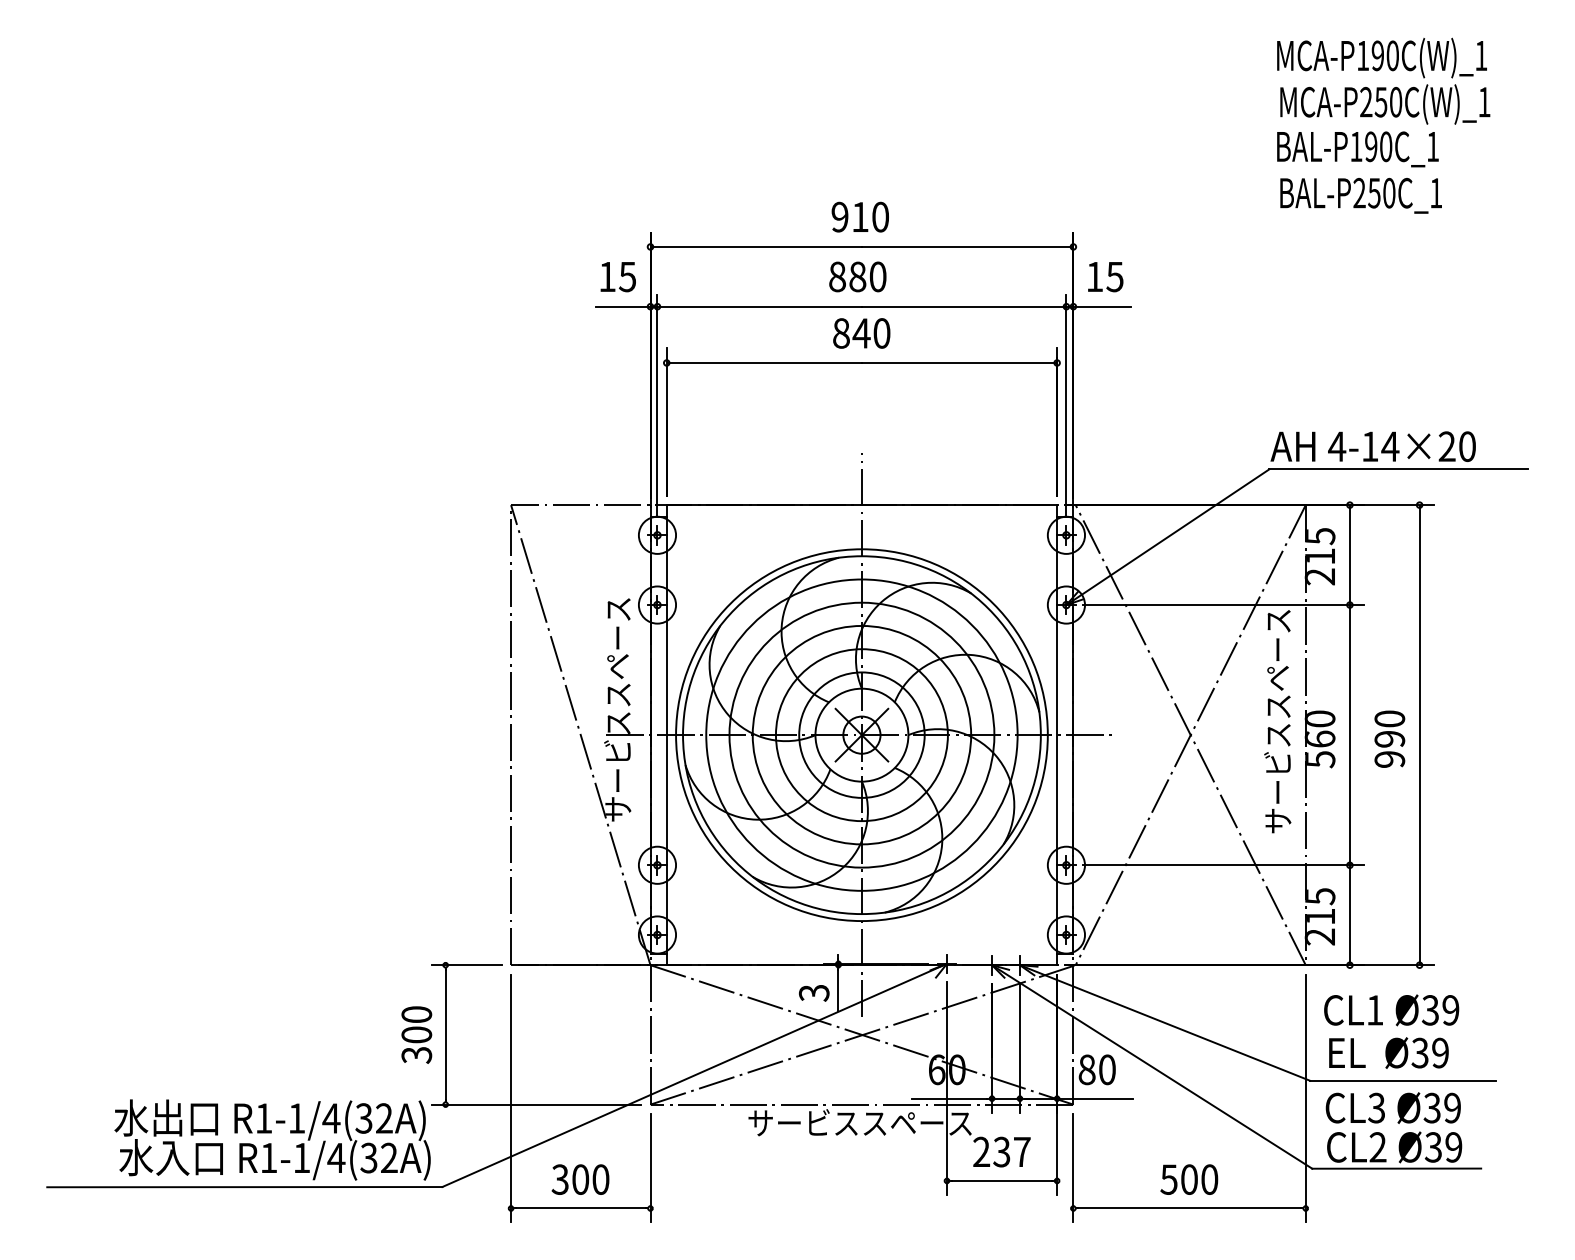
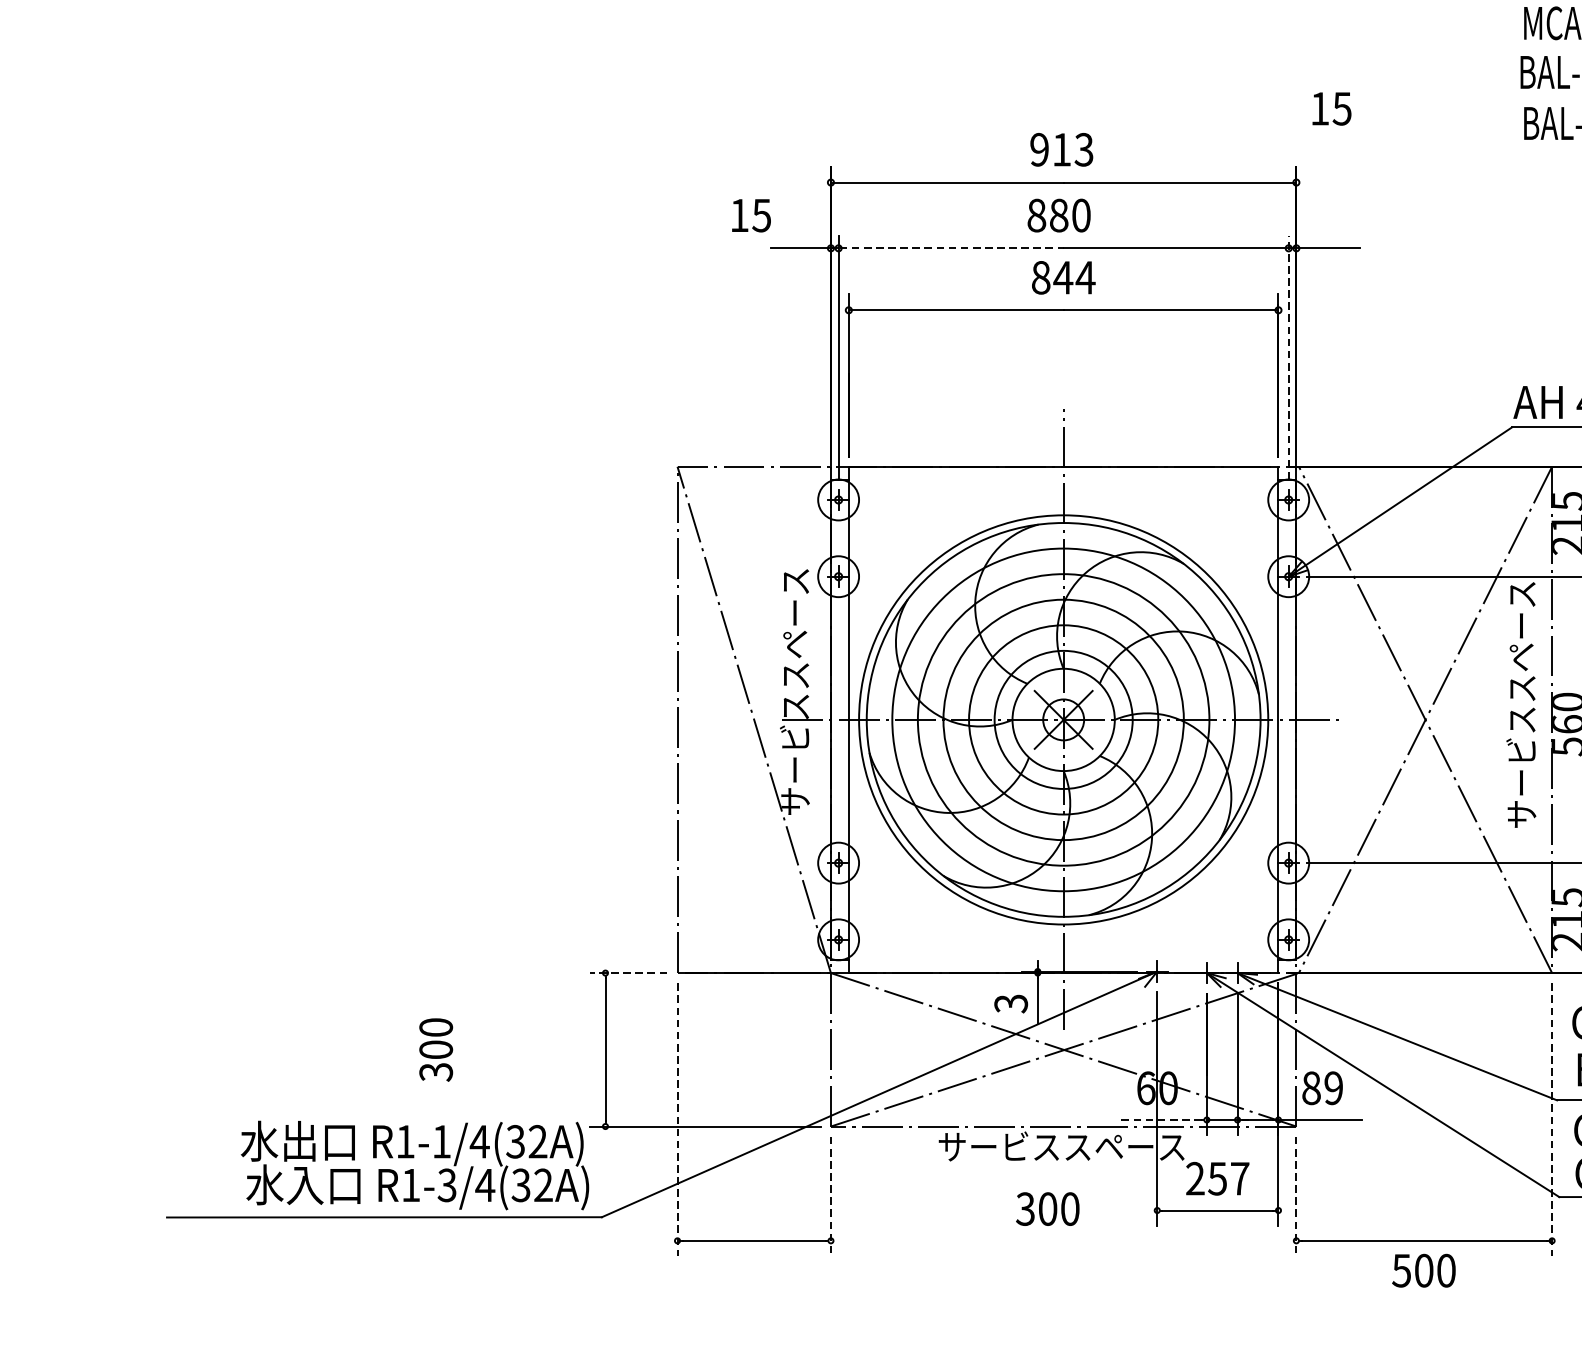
text: (879, 216) -> (1082, 149), 910 -> 913
text: (617, 277) -> (750, 216), moved
text: (1105, 277) -> (1331, 109), moved
line: (760, 306) -> (952, 248), solid -> dashed
text: (881, 333) -> (1085, 277), 840 -> 844
line: (1066, 405) -> (1288, 357), solid -> dashed
line: (466, 965) -> (628, 973), solid -> dashed
text: (416, 1034) -> (435, 1049), moved
text: (1107, 1069) -> (1333, 1087), 80 -> 89
line: (511, 1098) -> (677, 1119), solid -> dashed
line: (949, 1098) -> (1160, 1119), solid -> dashed
line: (1305, 1098) -> (1551, 1119), solid -> dashed
text: (1002, 1151) -> (1218, 1178), 237 -> 257
text: (301, 1157) -> (446, 1184), R1-1/4(32A) -> R1-3/4(32A)
line: (650, 1168) -> (830, 1196), solid -> dashed
line: (1073, 1168) -> (1296, 1196), solid -> dashed
text: (580, 1179) -> (1047, 1208), moved
text: (1189, 1179) -> (1424, 1270), moved

